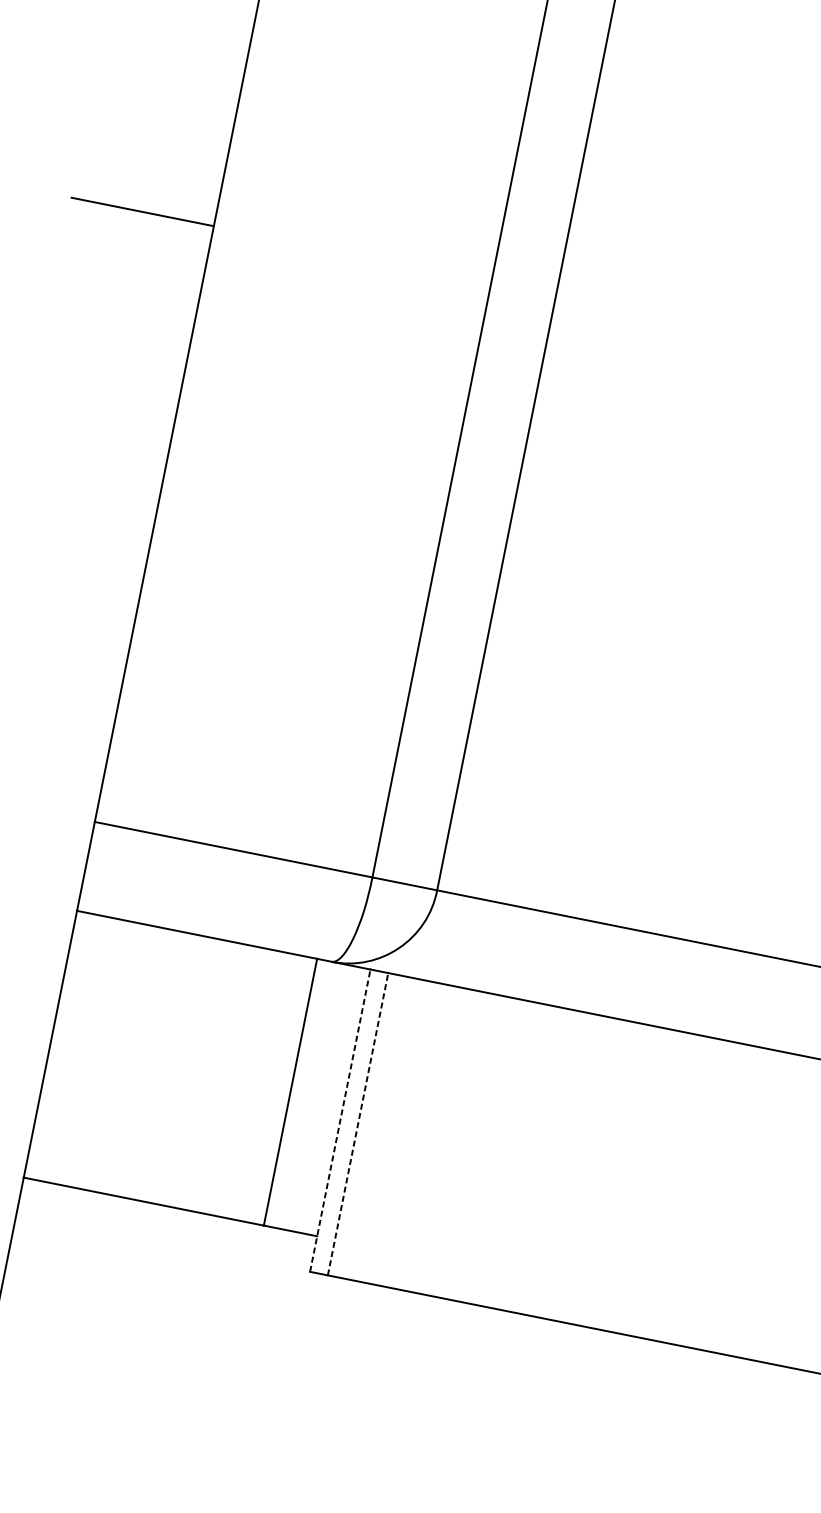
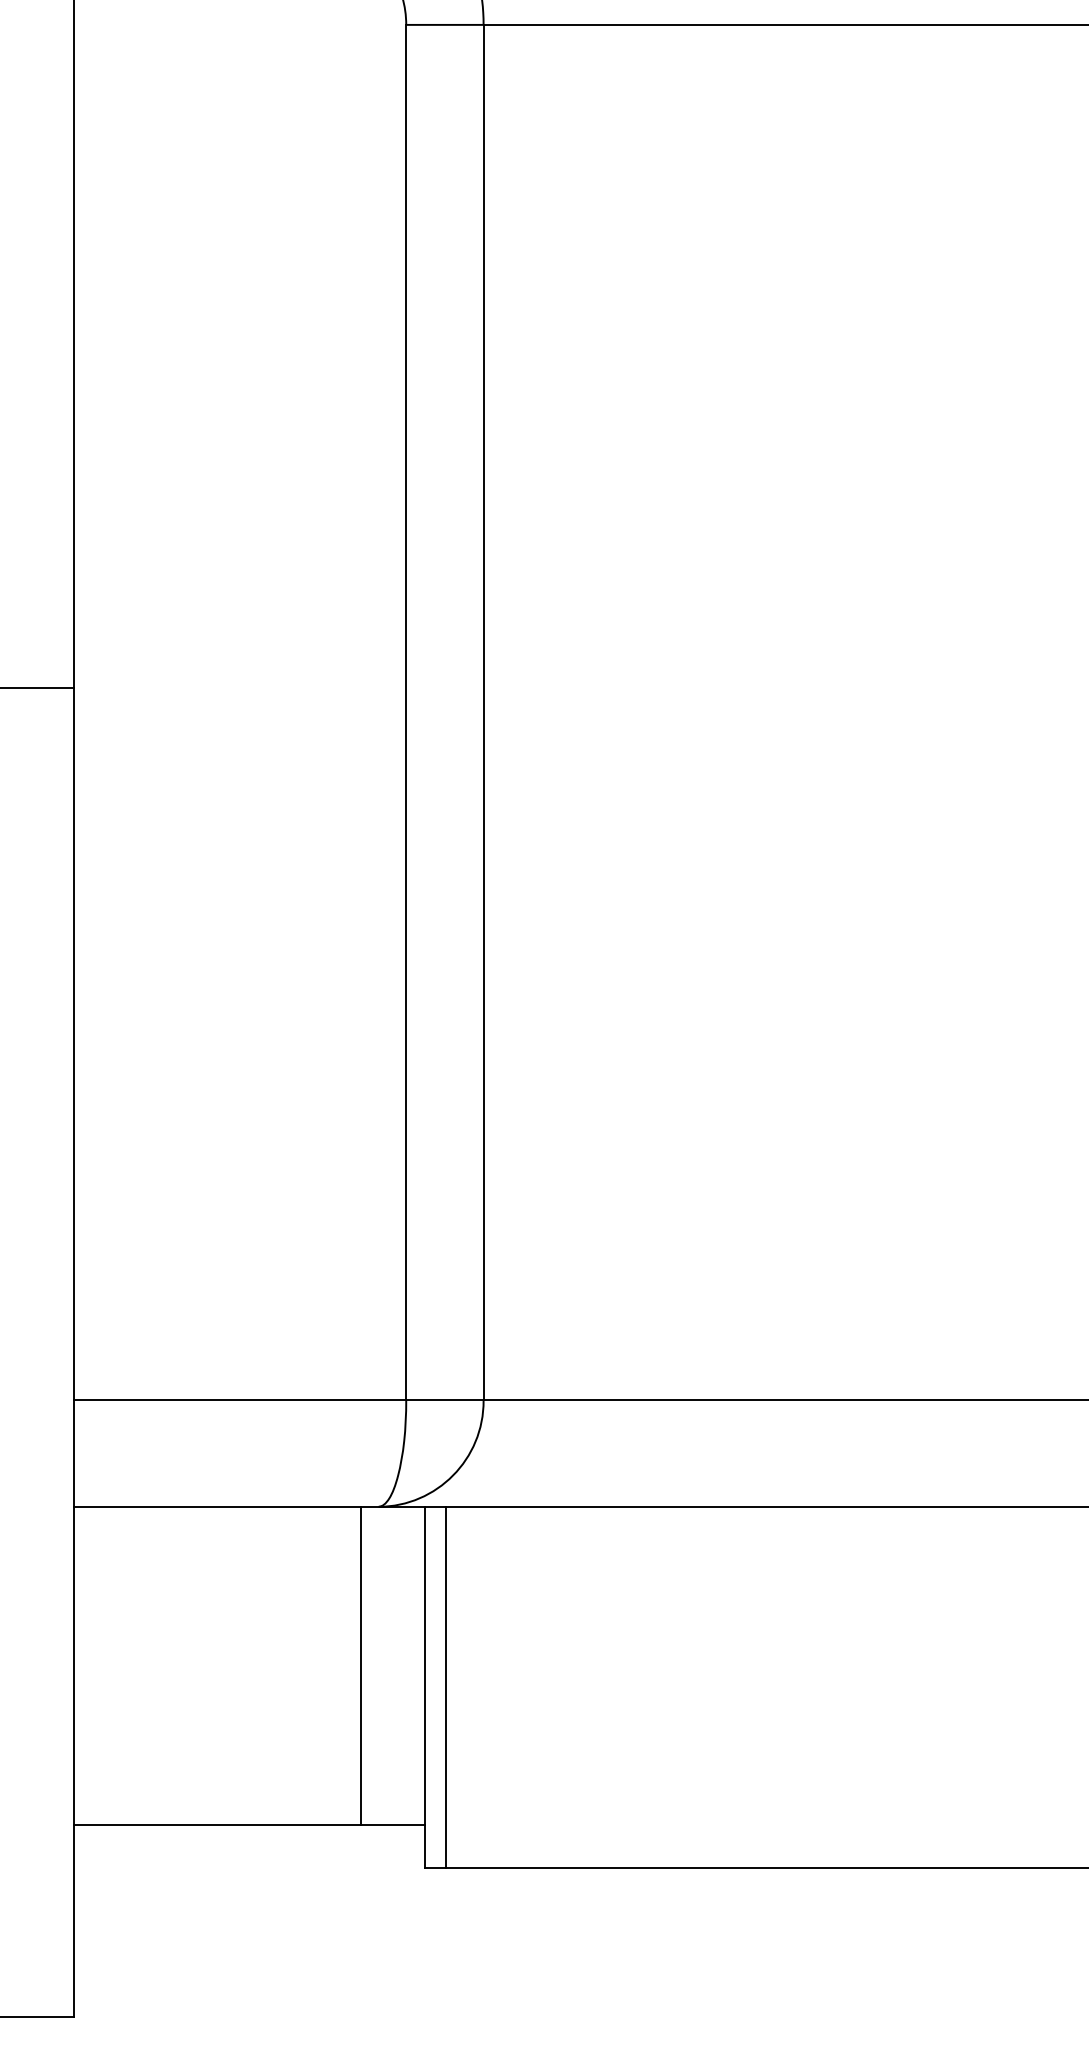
line: (340, 1120) -> (425, 1687), dashed -> solid
line: (358, 1124) -> (446, 1687), dashed -> solid

